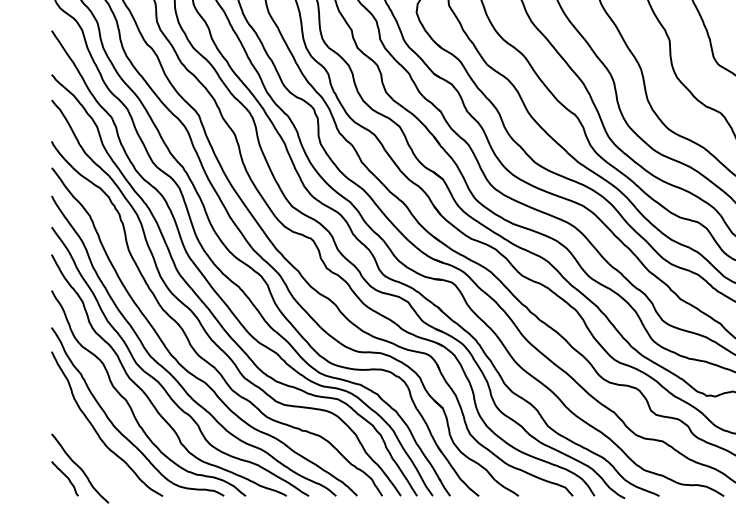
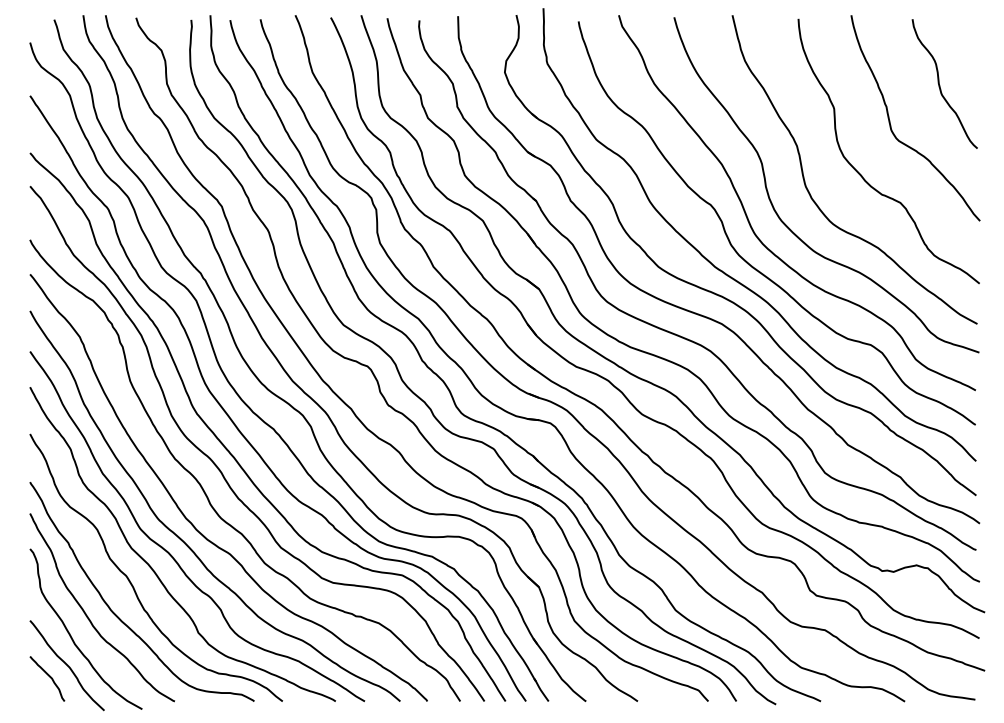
curve: (83, 445) -> (71, 635), added

